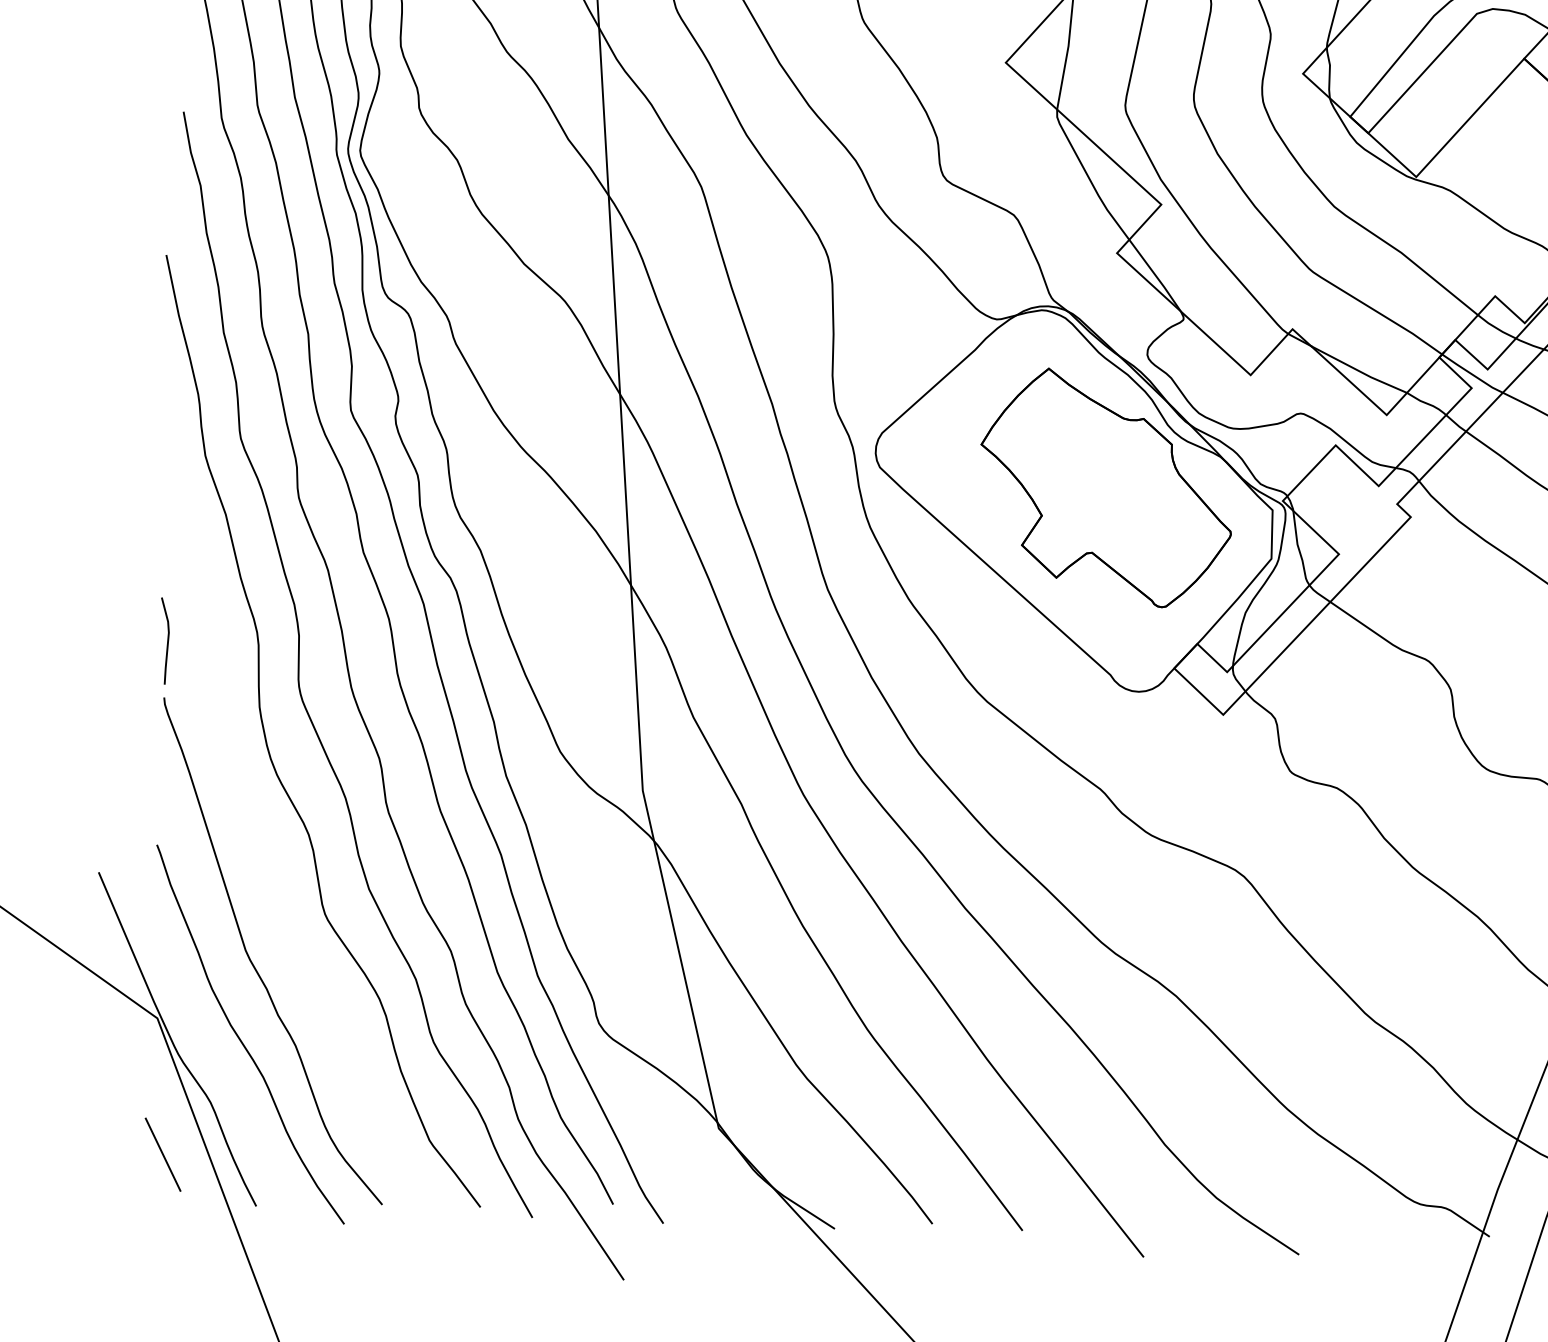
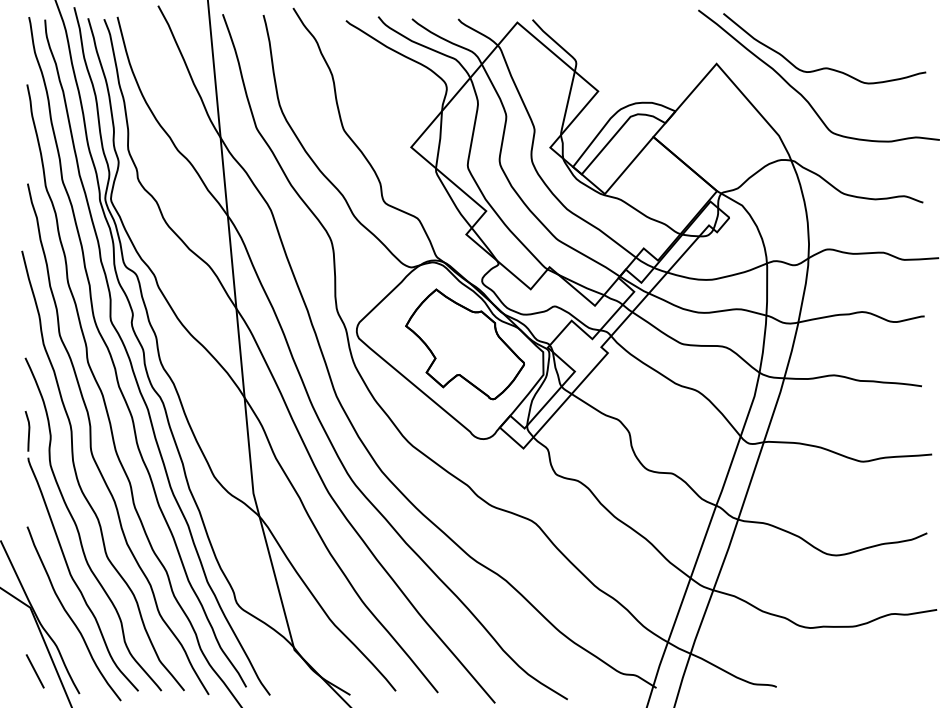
curve: (266, 852) -> (78, 528), added

